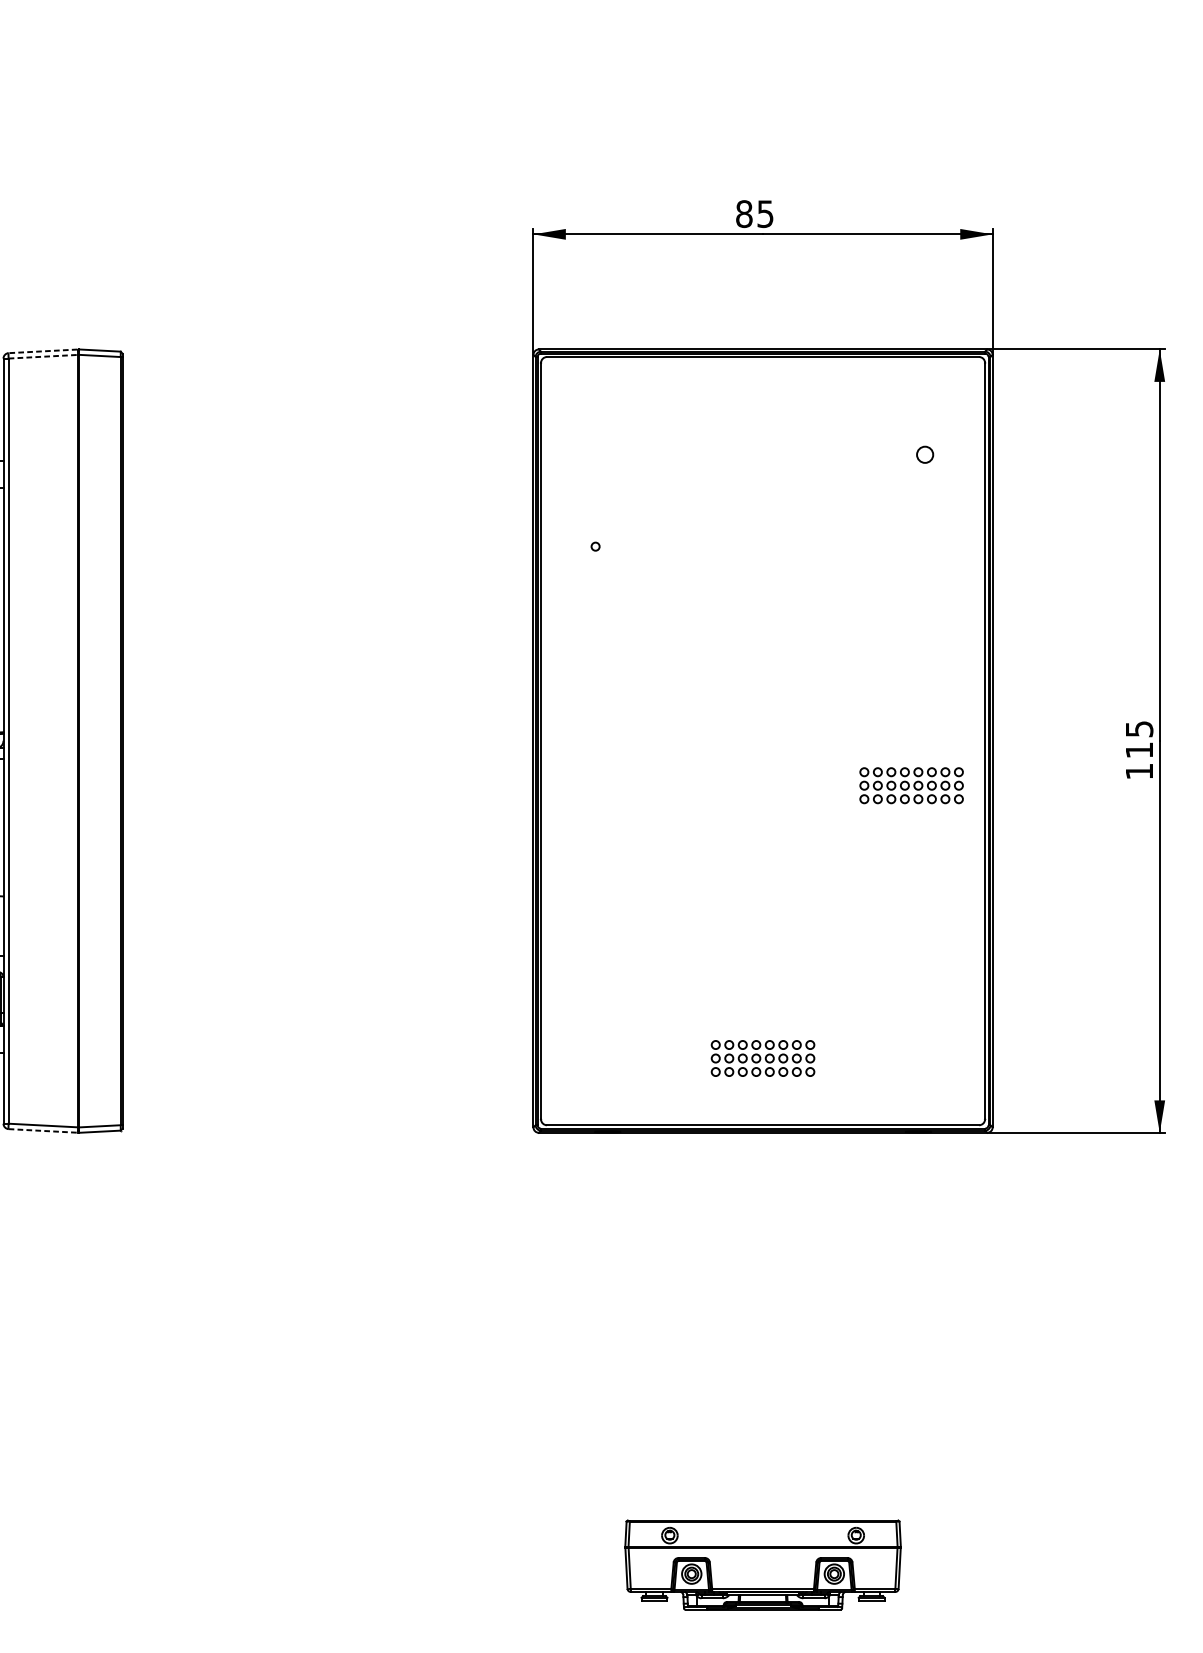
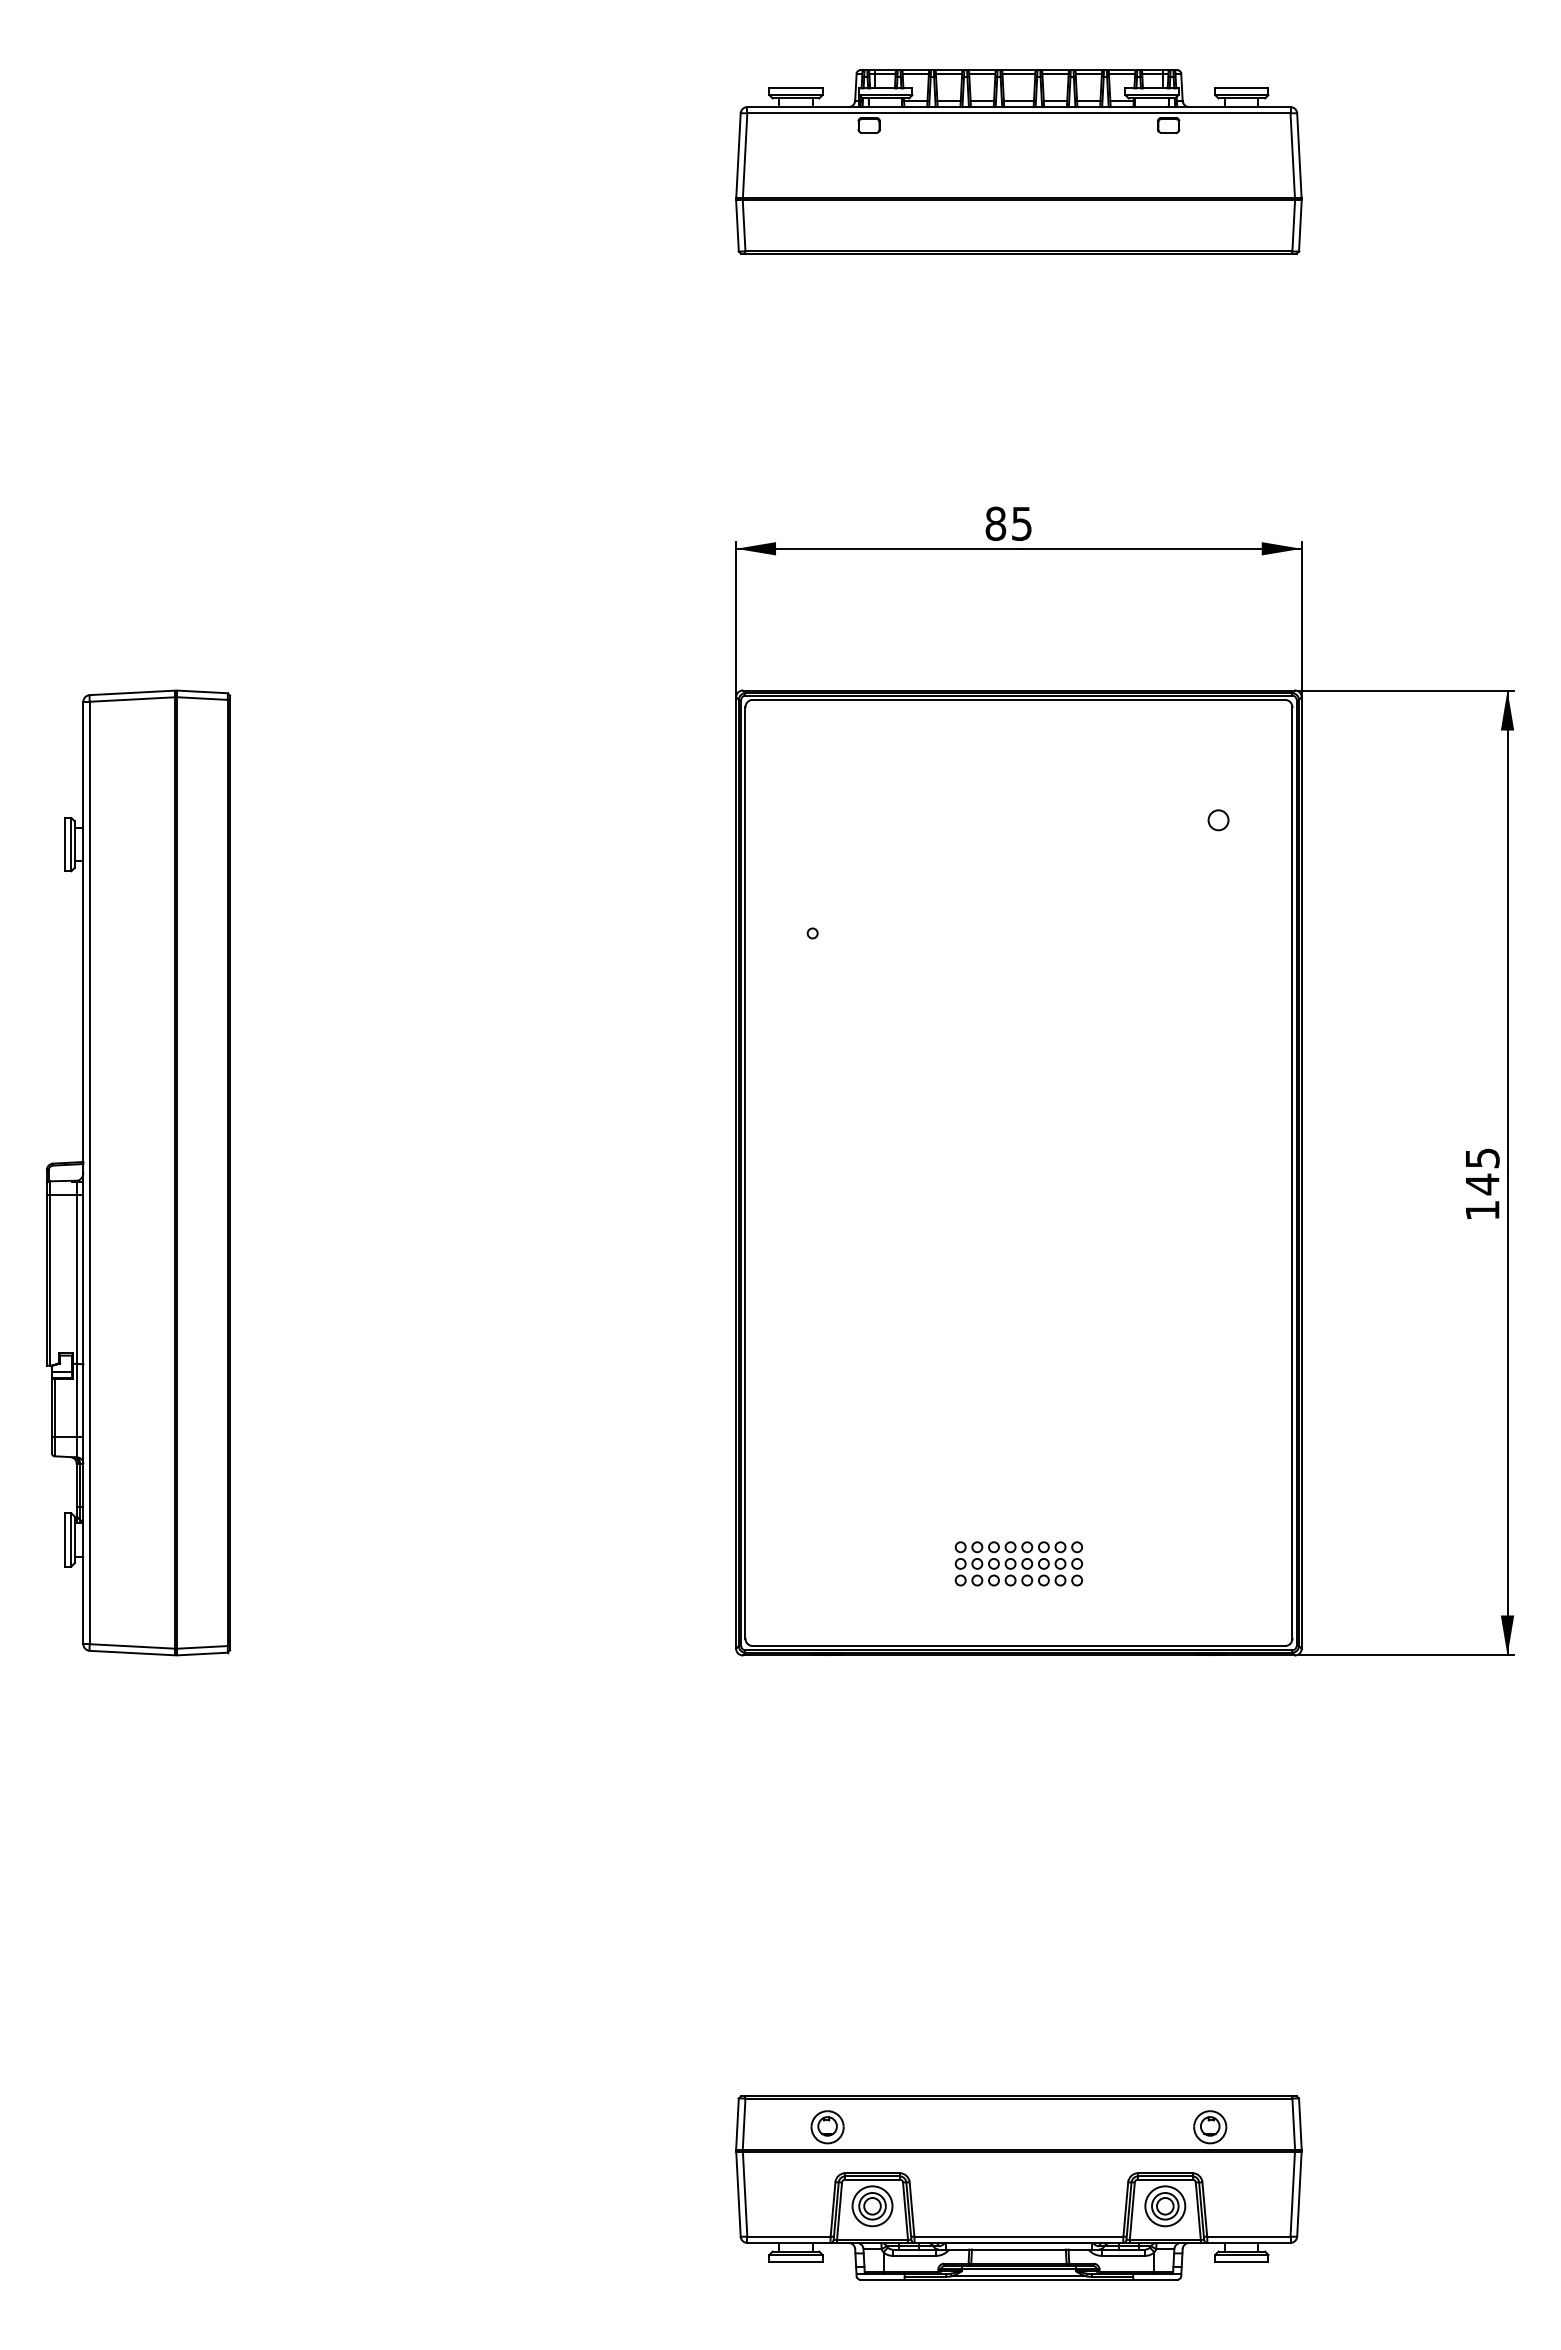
line: (42, 351) -> (131, 692), dashed -> solid
line: (43, 356) -> (132, 699), dashed -> solid
text: (1139, 750) -> (1482, 1184), 115 -> 145
part: (911, 785) -> (1201, 1227), removed
line: (43, 1131) -> (132, 1653), dashed -> solid
part: (762, 1564) -> (1018, 2187), size x1.67

